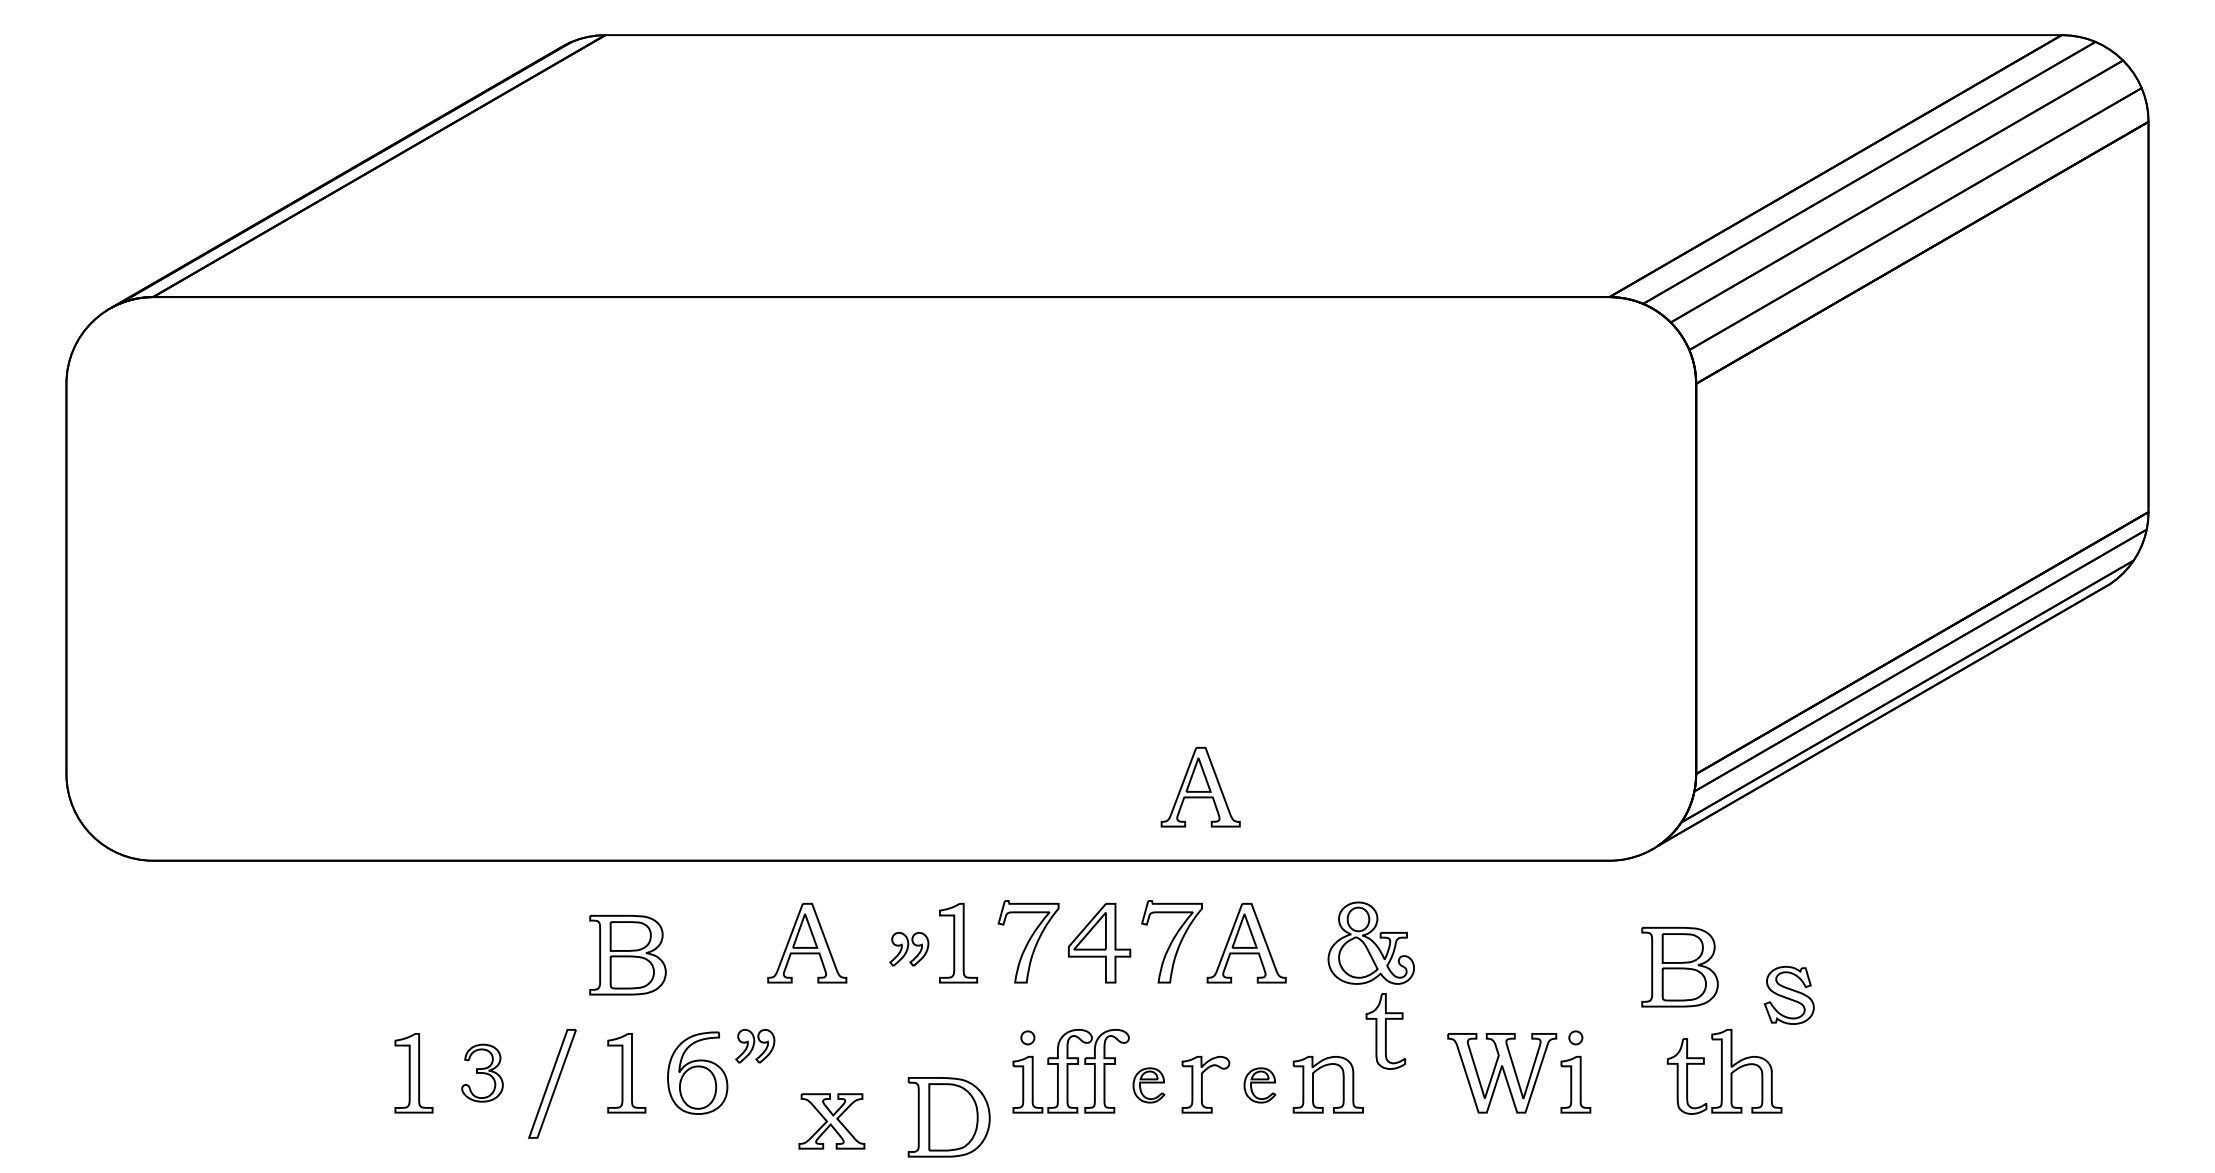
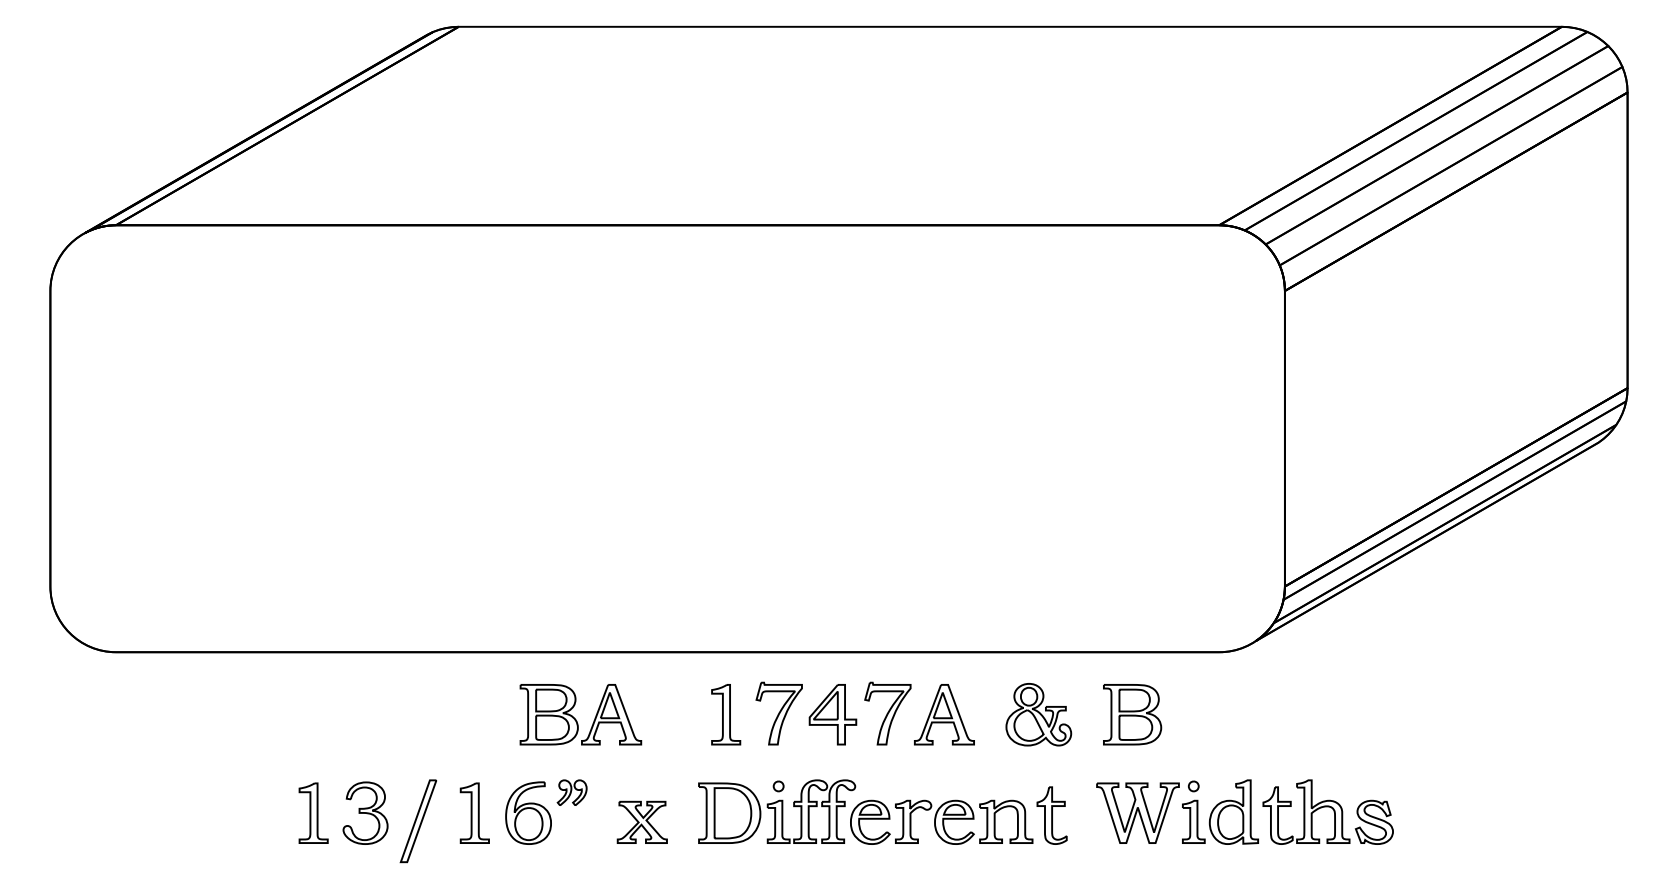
part: (1200, 786) -> (909, 596), removed
part: (909, 949) -> (689, 719), removed
part: (627, 954) -> (548, 714), moved
part: (1679, 966) -> (1132, 714), moved
part: (1788, 995) -> (1373, 822), moved
part: (1385, 1031) -> (1051, 815), moved
part: (1628, 1071) -> (1233, 811), added
part: (482, 1072) -> (365, 812), size x1.43
part: (1148, 1085) -> (870, 822), size x1.67
part: (1259, 1085) -> (954, 822), size x1.67
part: (948, 1117) -> (729, 813), moved
part: (831, 1121) -> (642, 822), moved

